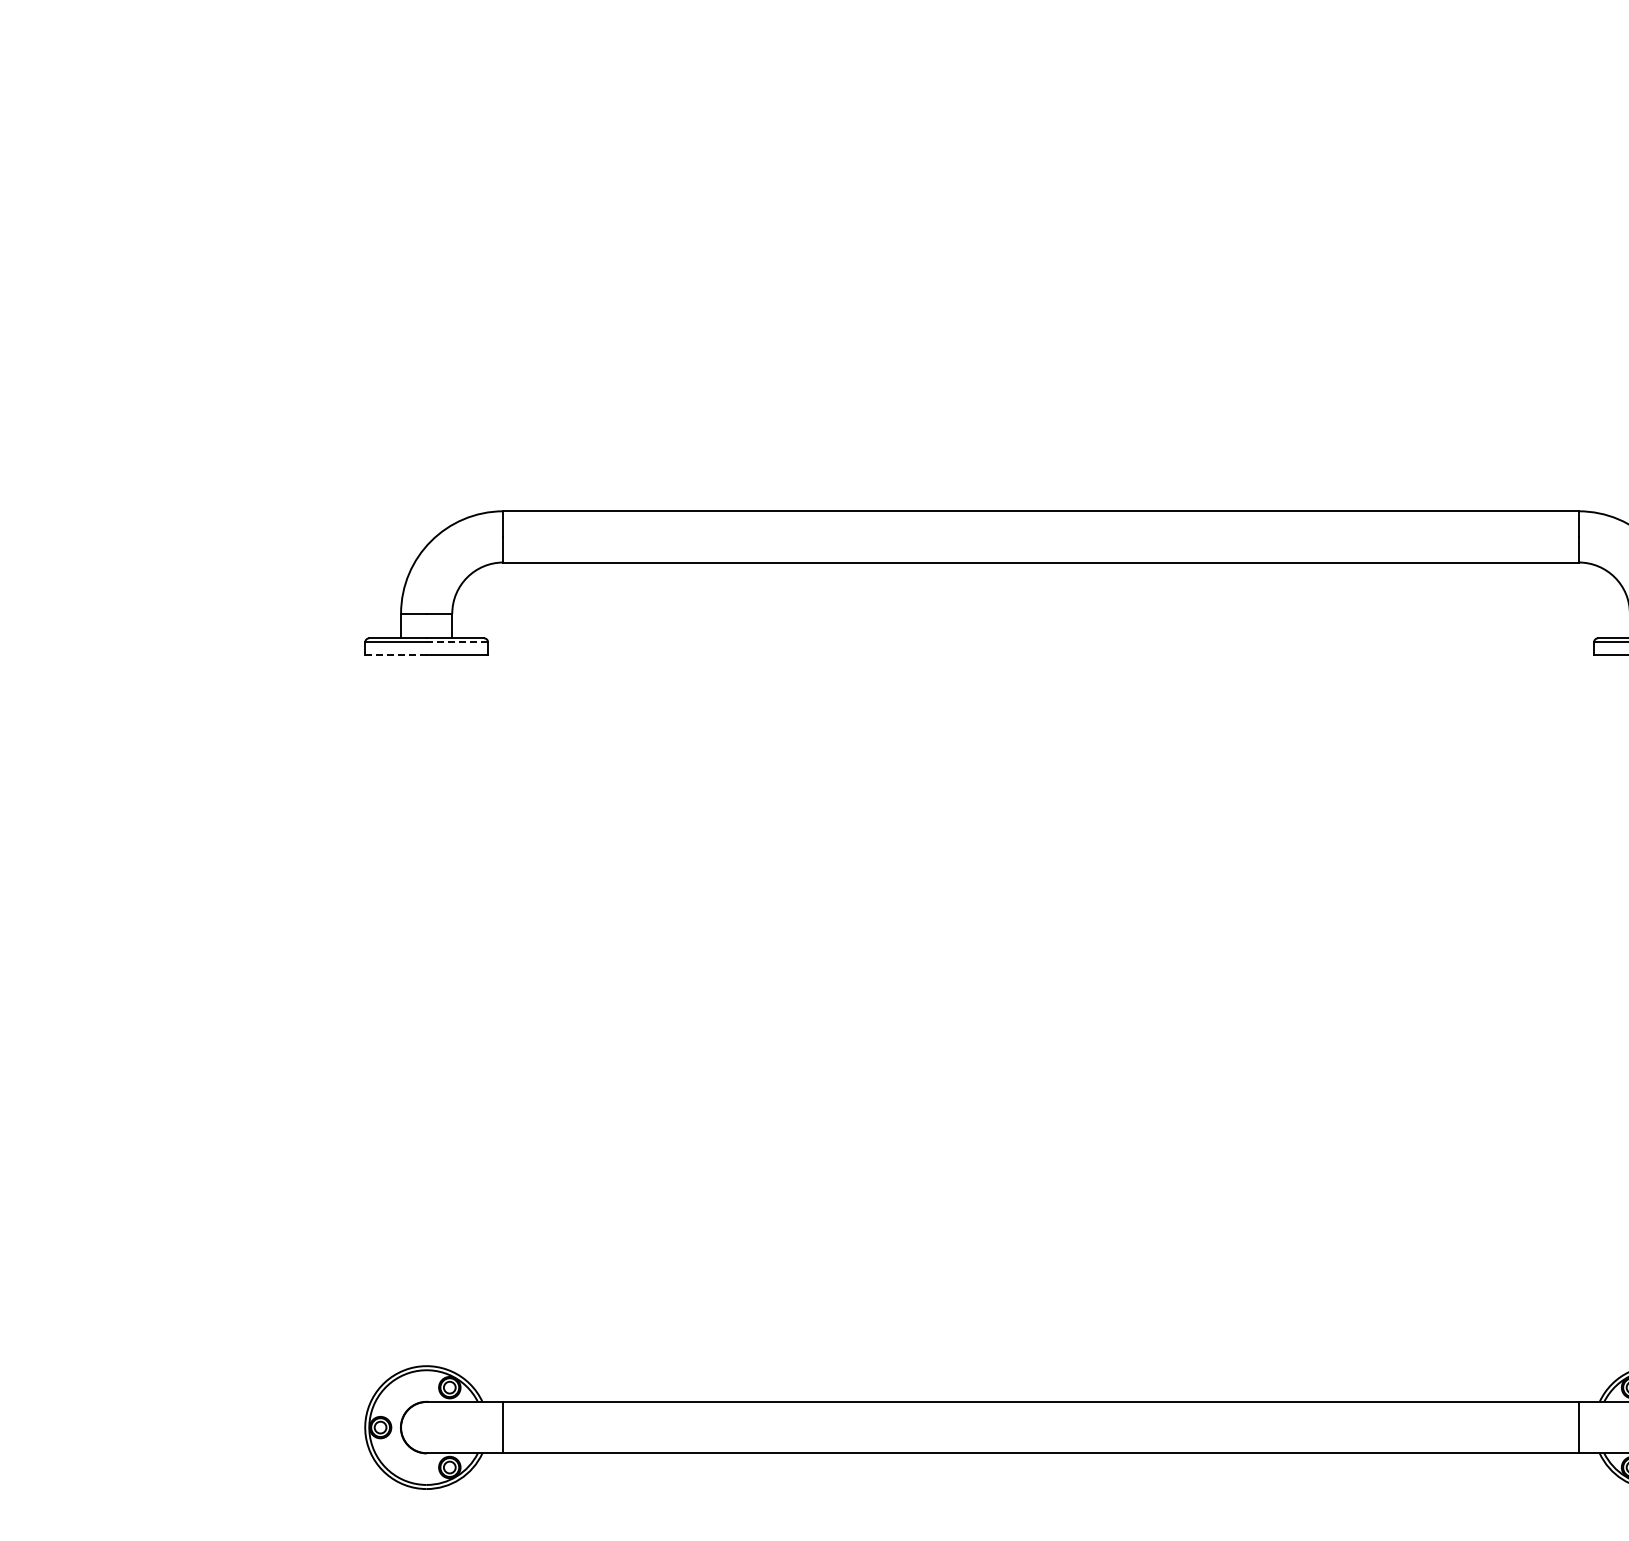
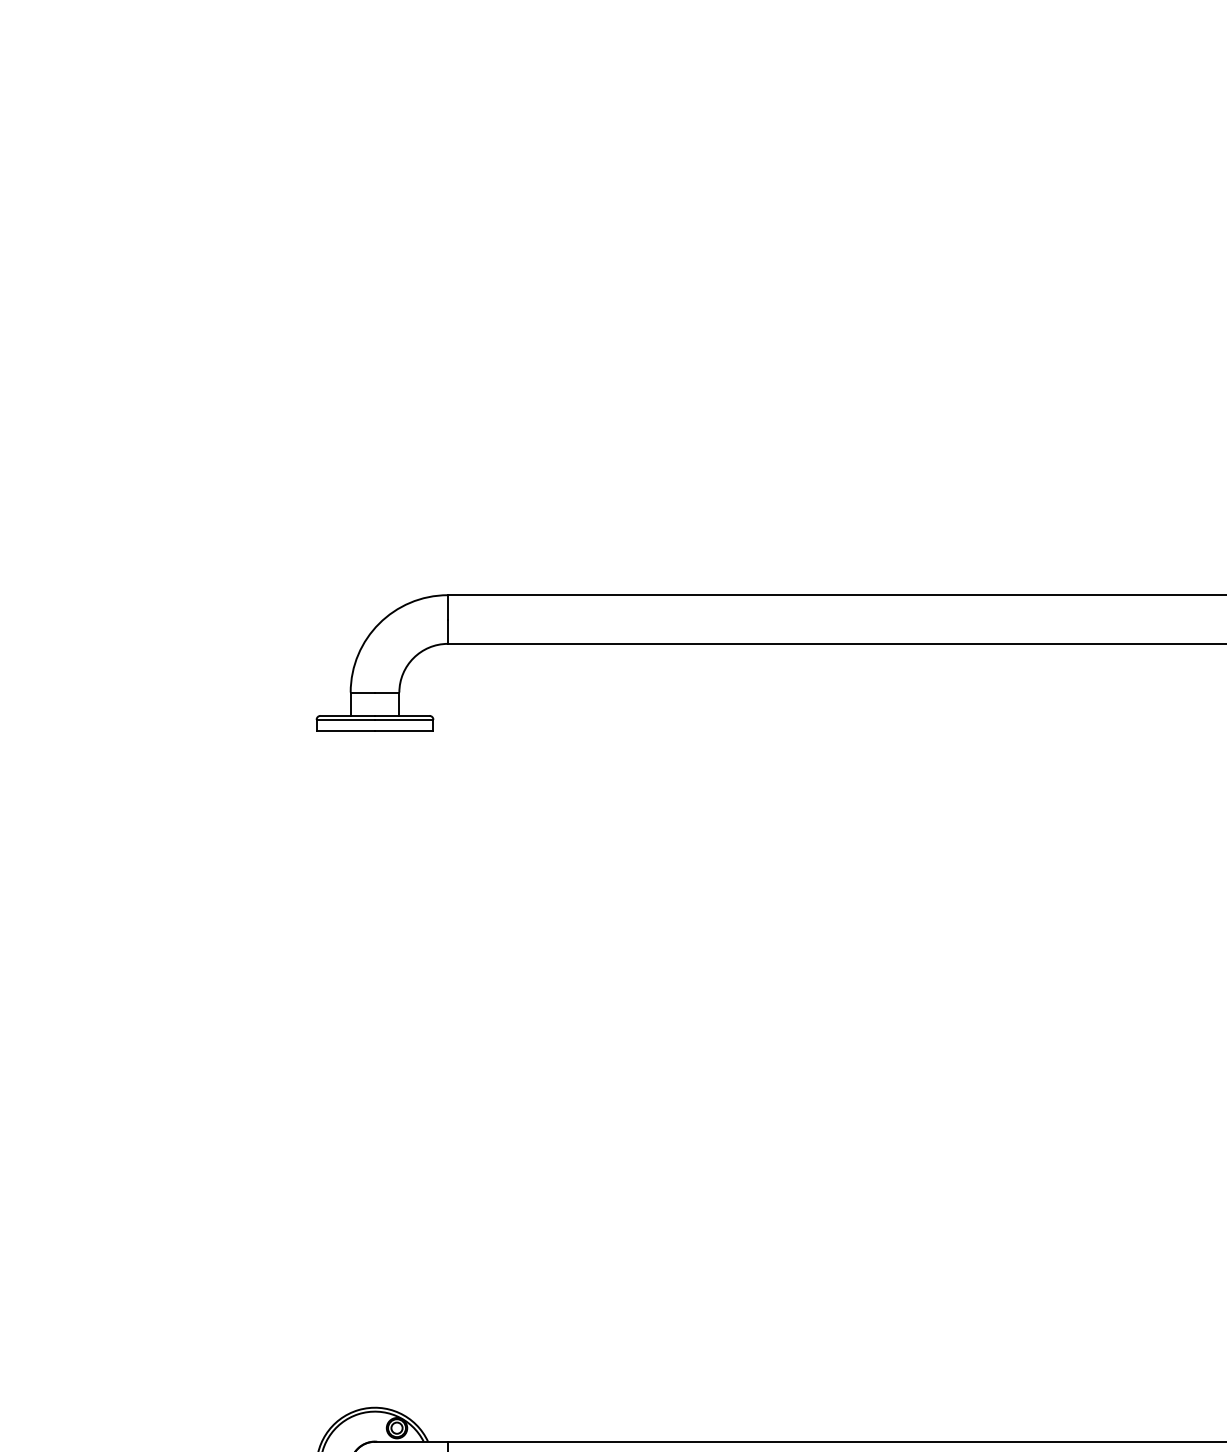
line: (457, 642) -> (404, 719), dashed -> solid
line: (395, 654) -> (345, 731), dashed -> solid

